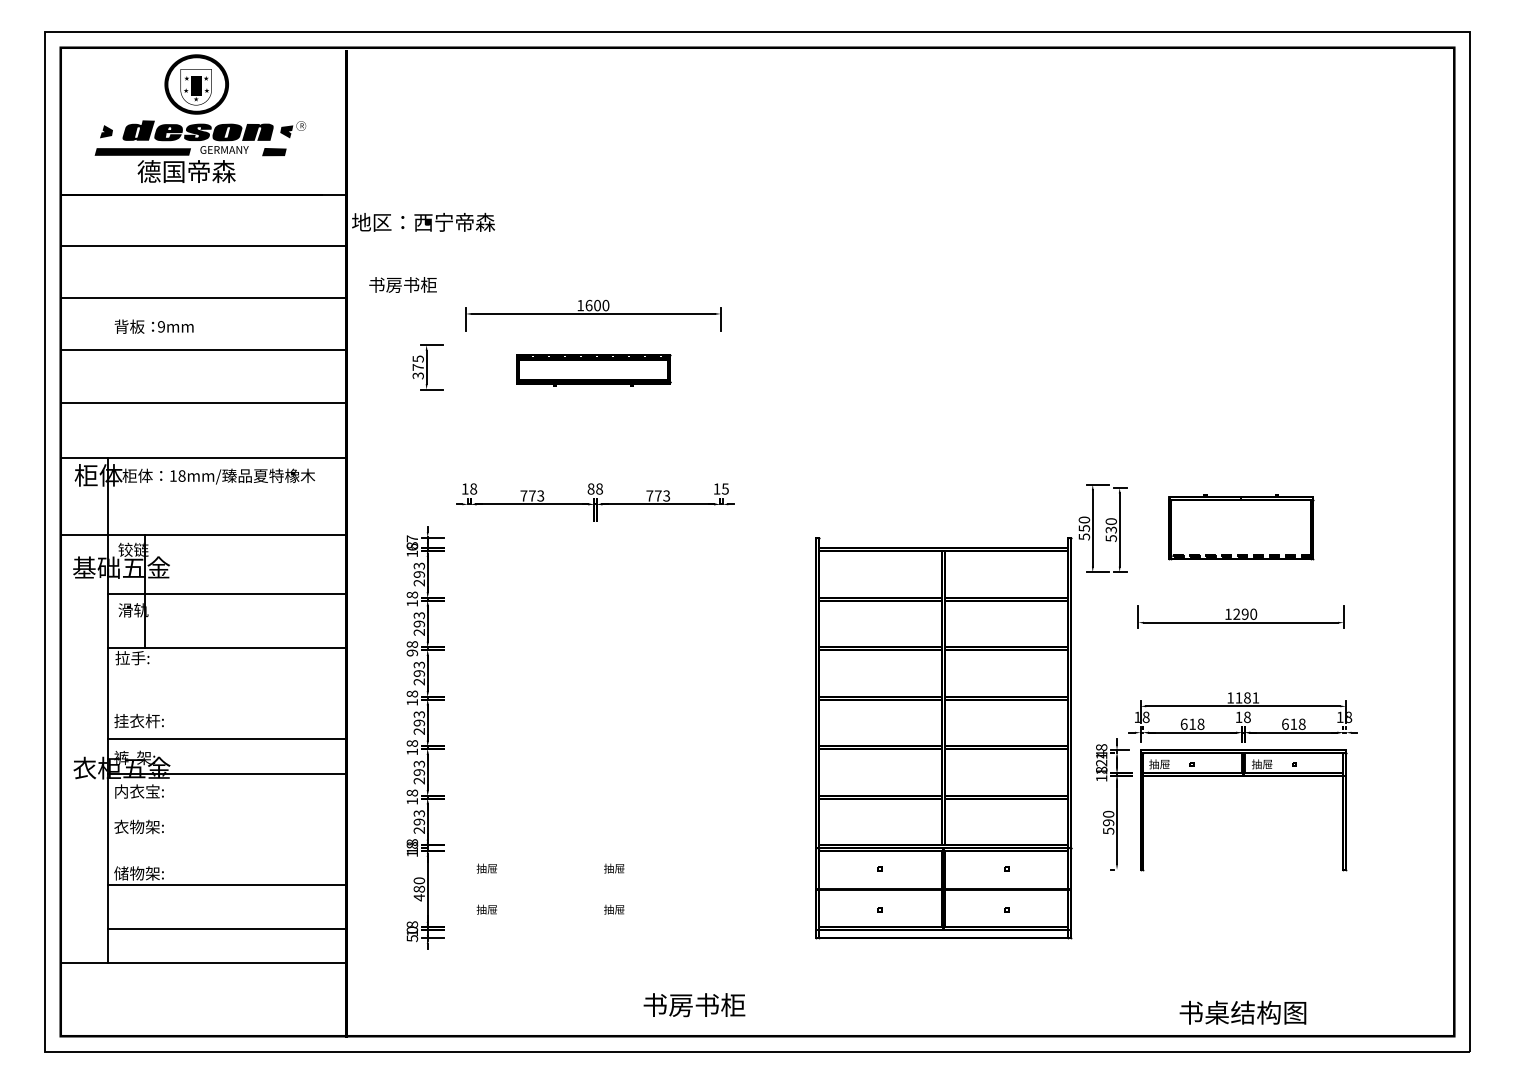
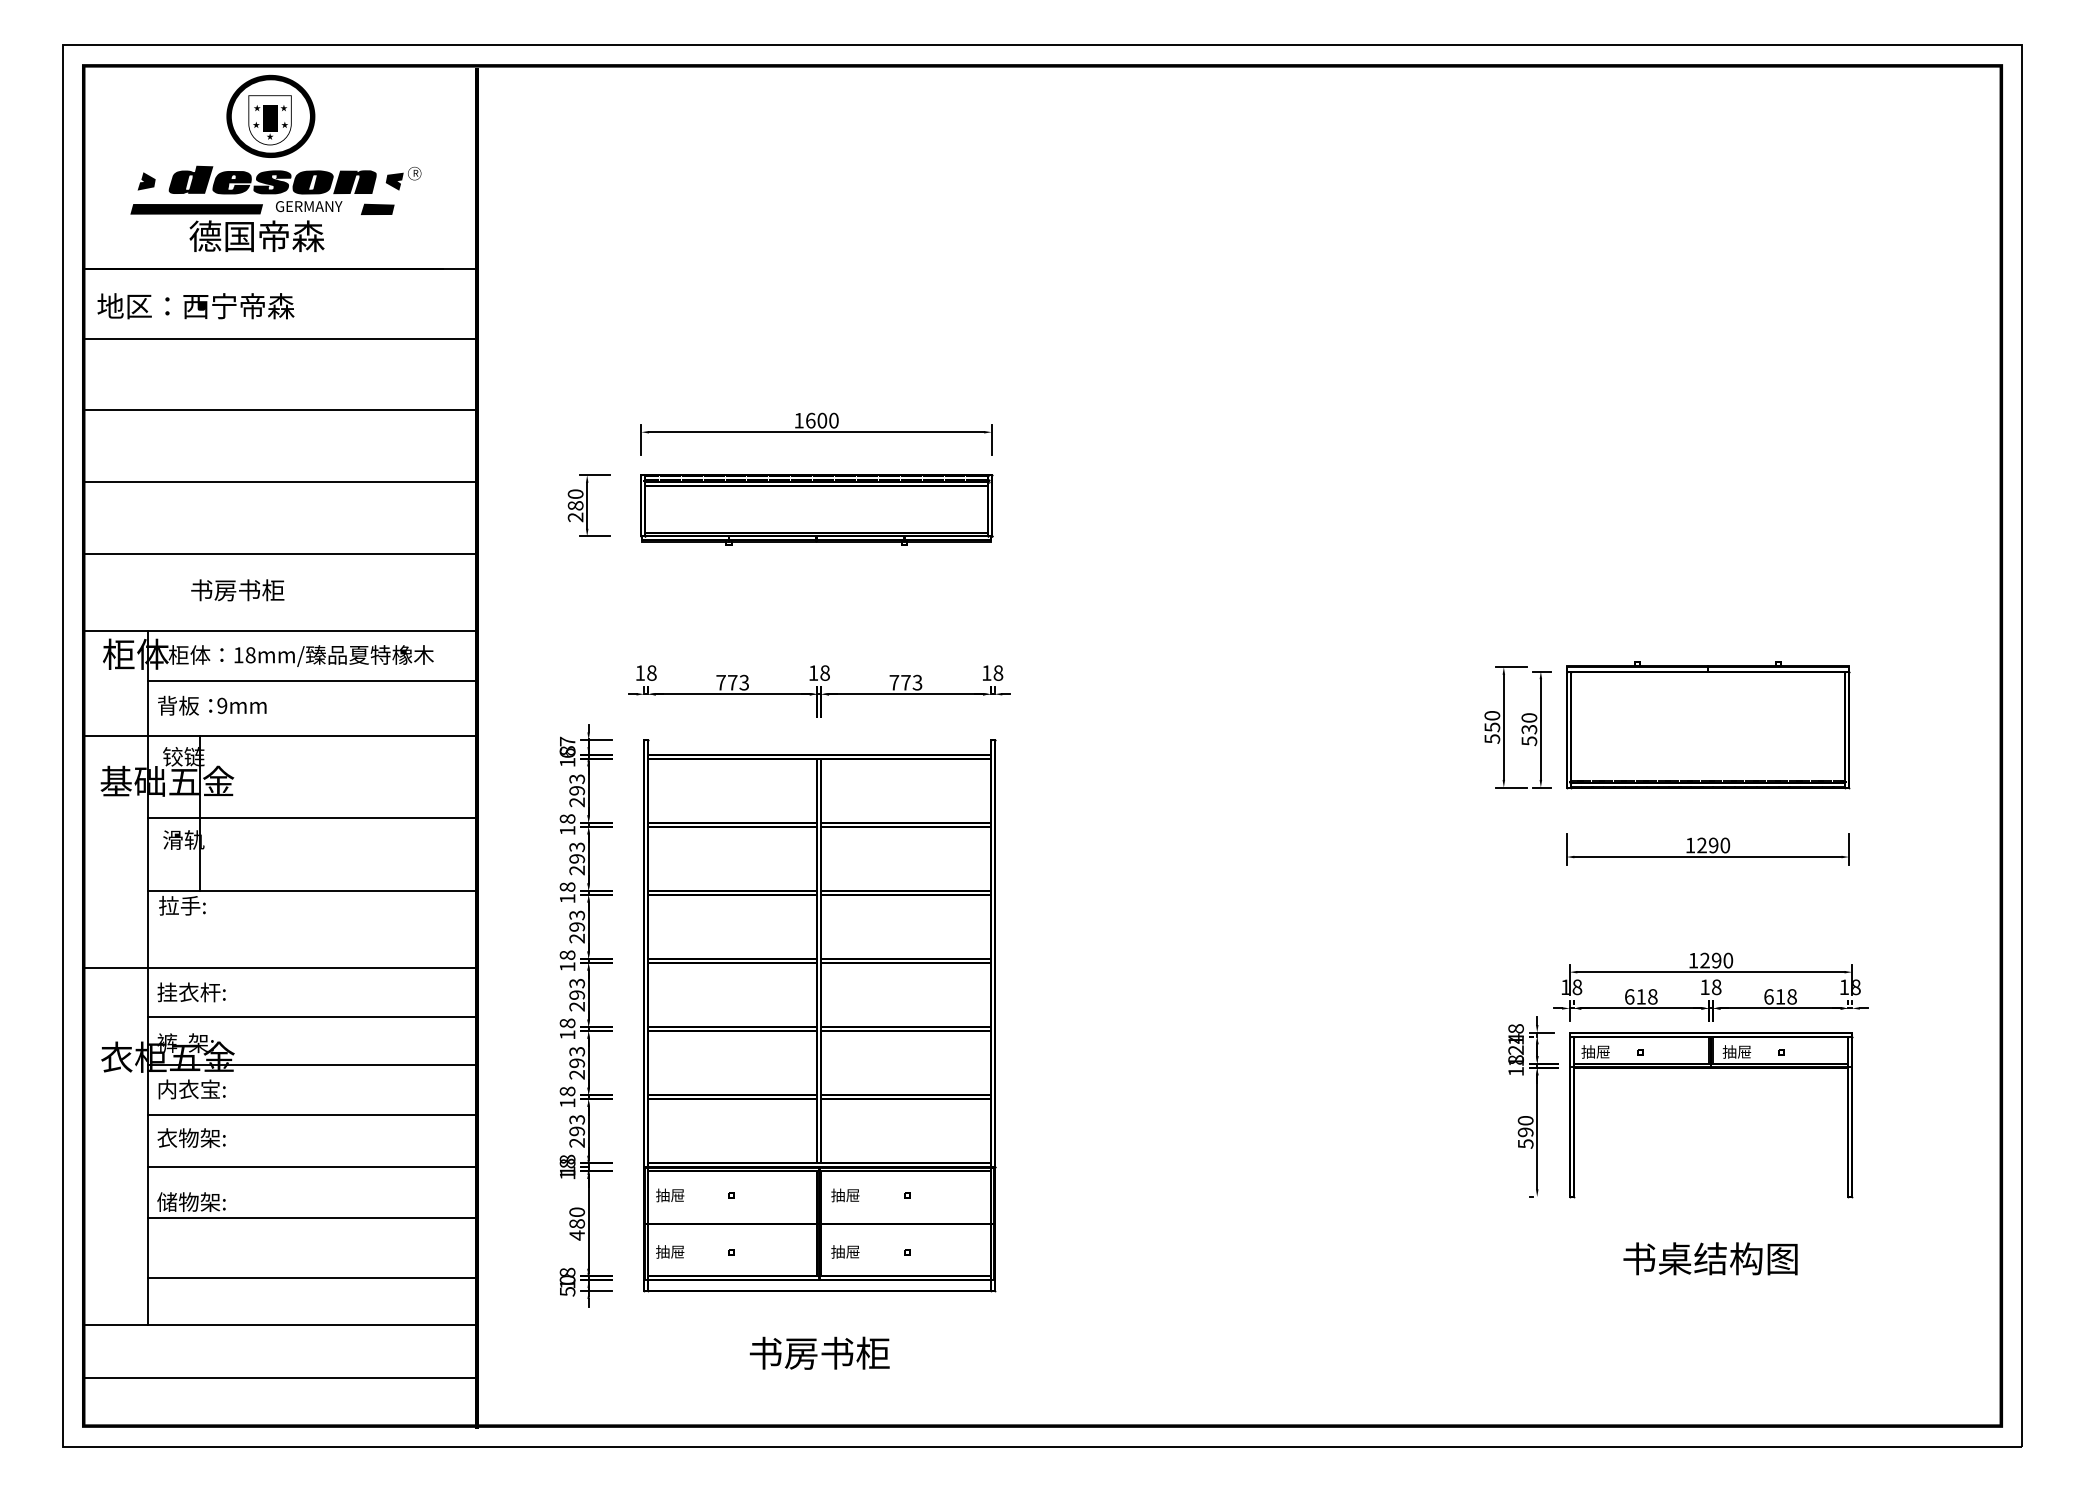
text: (423, 222) -> (195, 306), moved
text: (402, 285) -> (237, 590), moved
text: (154, 326) -> (212, 705), moved
text: (418, 367) -> (575, 505), 375 -> 280
part: (593, 370) -> (816, 509), size x1.67
text: (591, 488) -> (813, 672), 88 -> 18
text: (725, 488) -> (998, 672), 15 -> 18
line: (227, 495) -> (312, 681), added
part: (1241, 527) -> (1708, 725), size x1.43
text: (412, 652) -> (567, 898), 98 -> 18
text: (1247, 697) -> (1716, 960), 1181 -> 1290
line: (203, 702) -> (279, 967), added
part: (943, 737) -> (819, 1015), moved
line: (227, 810) -> (312, 1115), added
line: (227, 847) -> (312, 1166), added
line: (203, 1000) -> (279, 1377), added
text: (694, 1004) -> (819, 1352), moved
text: (1242, 1012) -> (1710, 1258), moved

